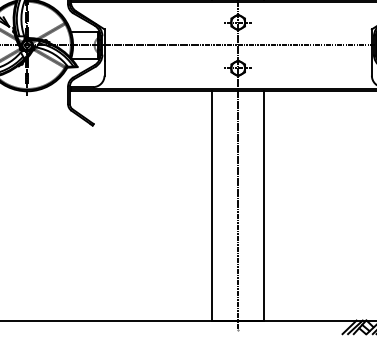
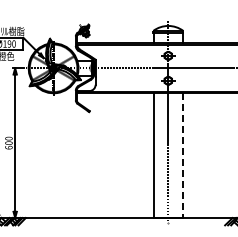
line: (264, 207) -> (182, 156), solid -> dashed

